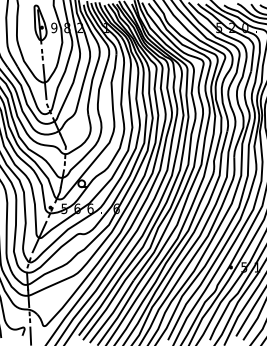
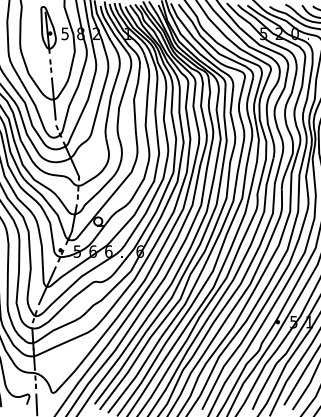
text: (54, 27) -> (65, 33), 9 -> 5

